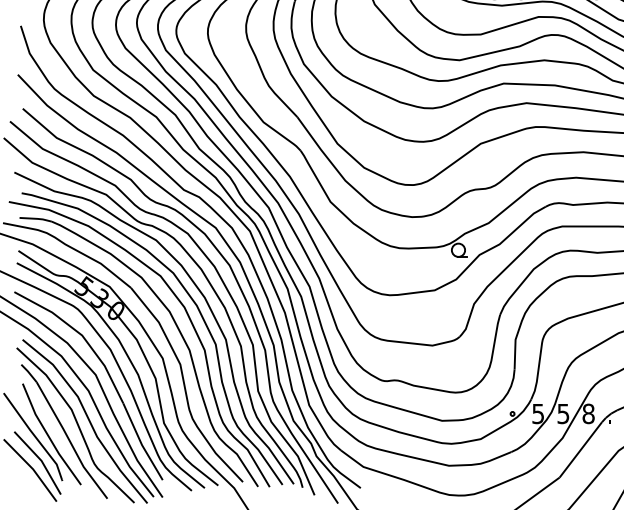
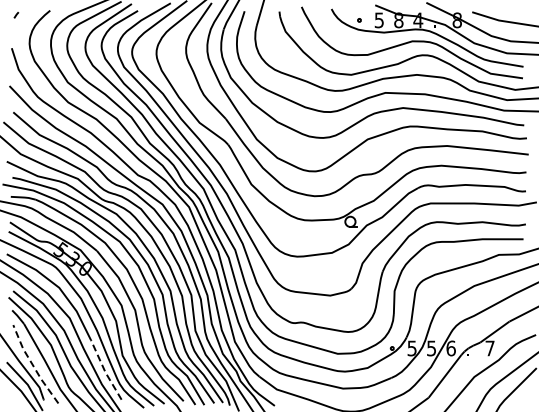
text: (587, 413) -> (450, 348), 8 -> 6
line: (48, 435) -> (33, 365), solid -> dashed
line: (140, 442) -> (104, 370), solid -> dashed

